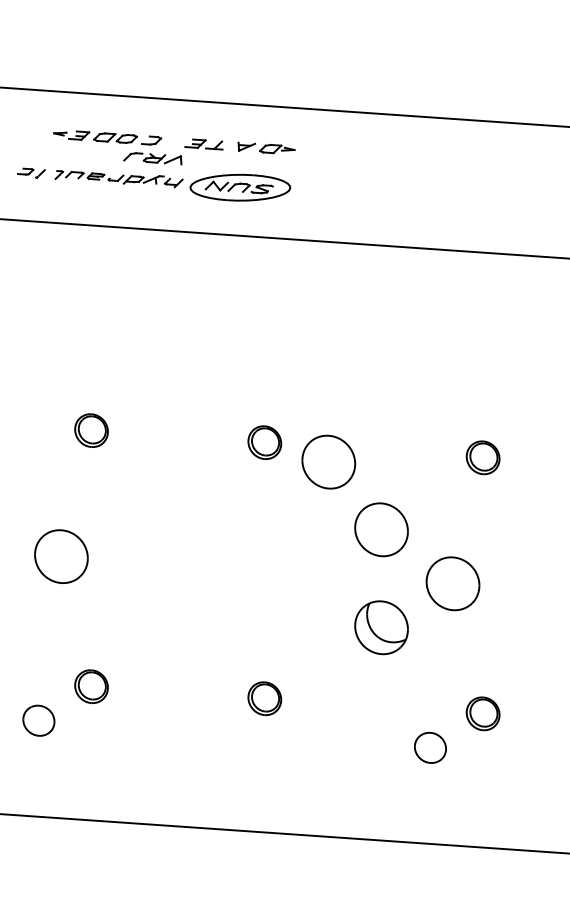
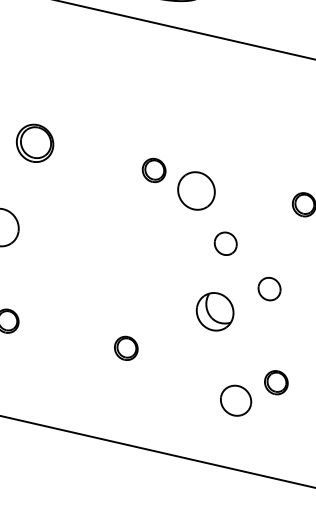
part: (91, 430) -> (35, 143), size x1.6
part: (381, 529) -> (225, 243), size x0.6
part: (452, 583) -> (269, 288), size x0.6
part: (430, 747) -> (236, 400), size x1.4

